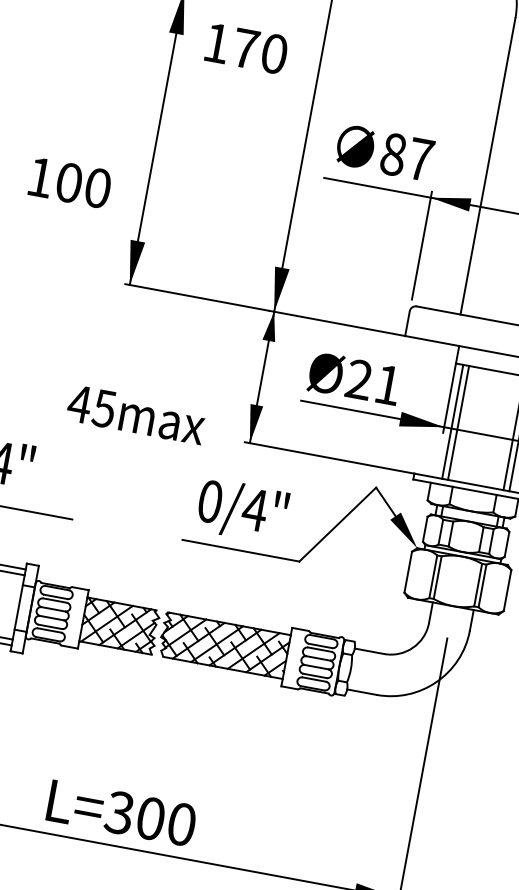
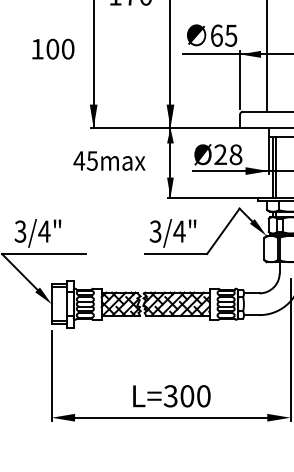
text: (406, 156) -> (223, 35), 87 -> 65
text: (70, 181) -> (53, 48), moved
text: (387, 384) -> (235, 154), Ø21 -> Ø28
text: (136, 413) -> (109, 160), moved
text: (209, 501) -> (155, 231), 0/4" -> 3/4"
text: (120, 813) -> (171, 396), moved

